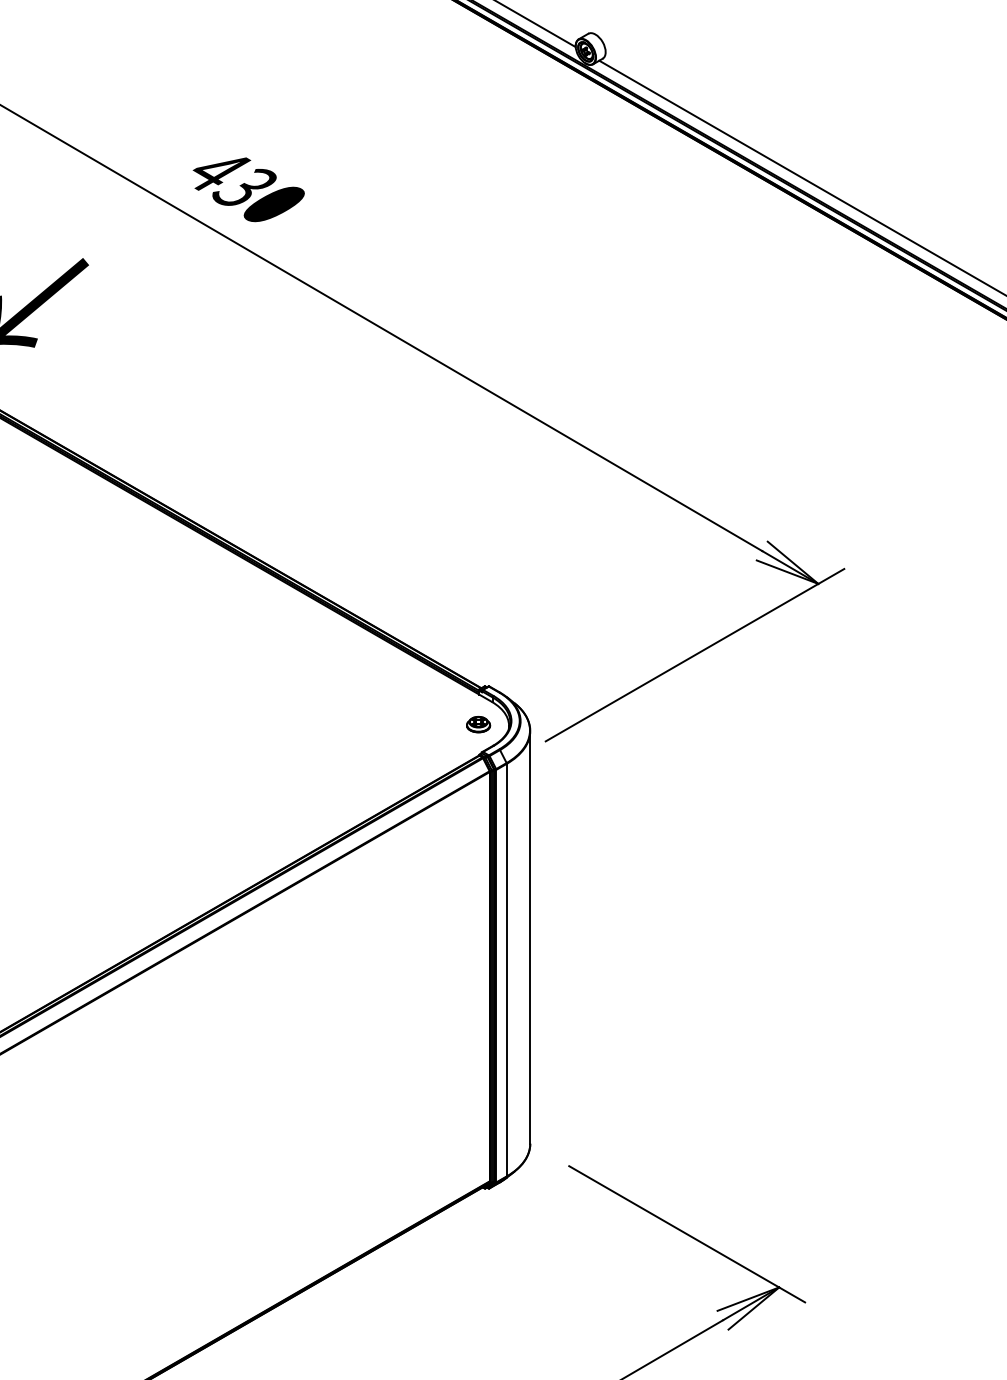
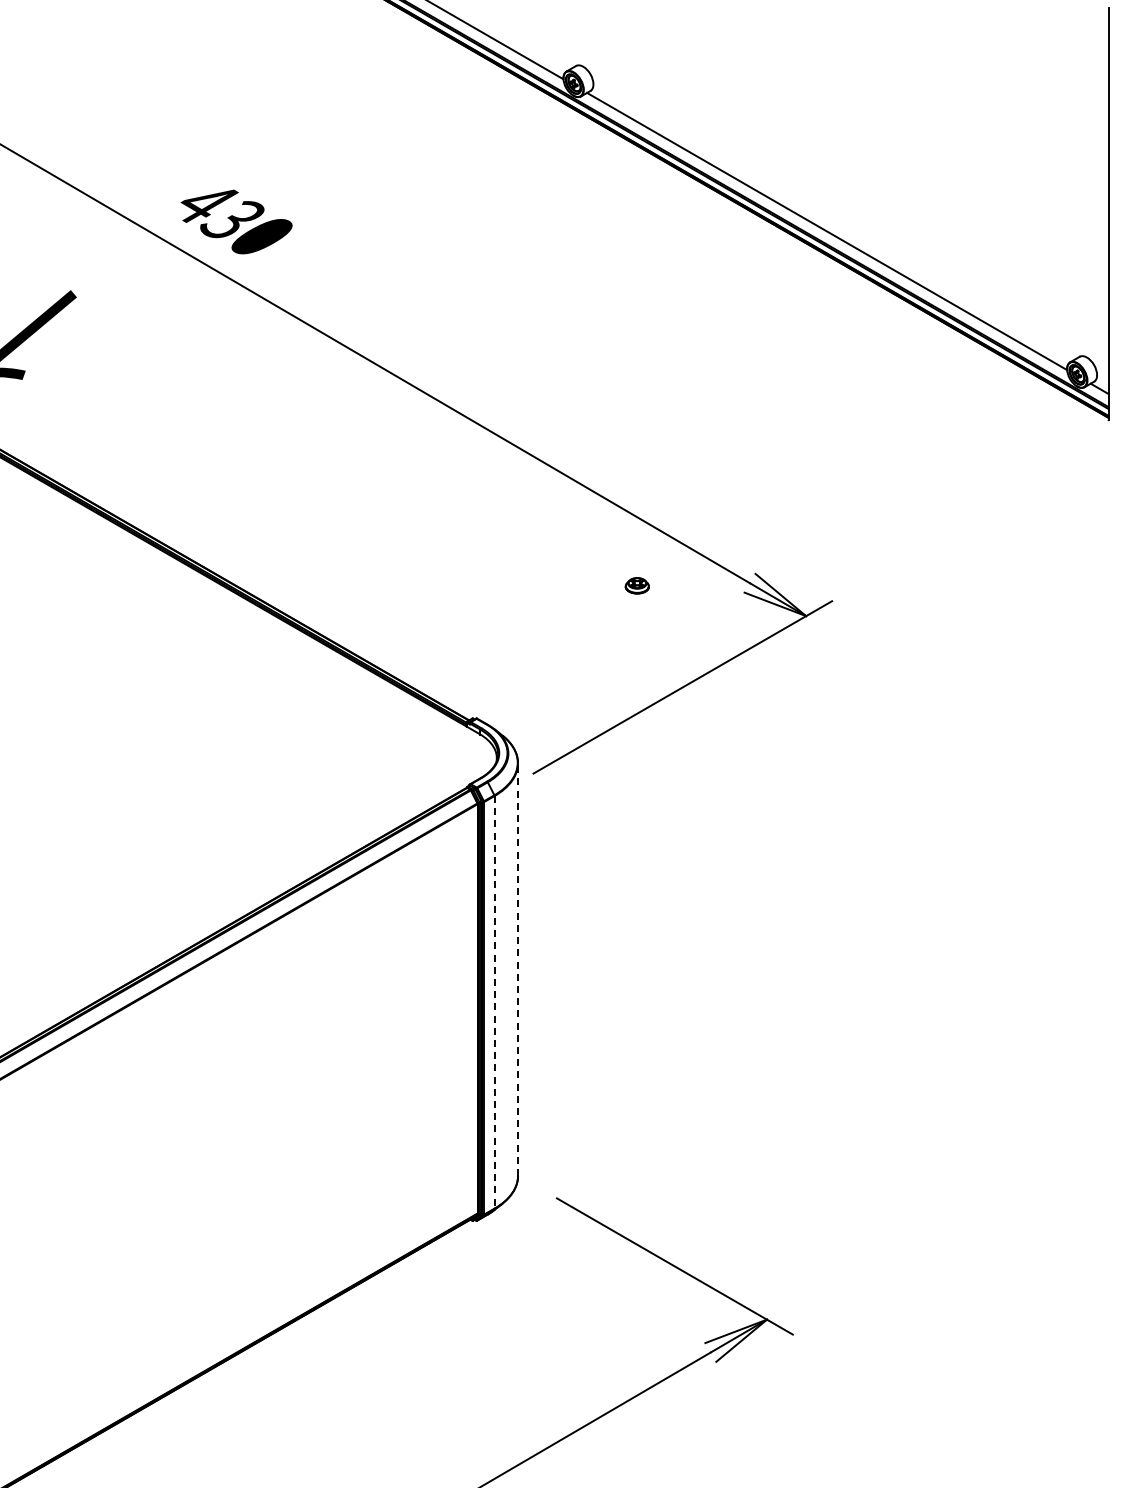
part: (477, 724) -> (636, 585), moved
line: (530, 937) -> (518, 969), solid -> dashed
line: (506, 970) -> (494, 1002), solid -> dashed

